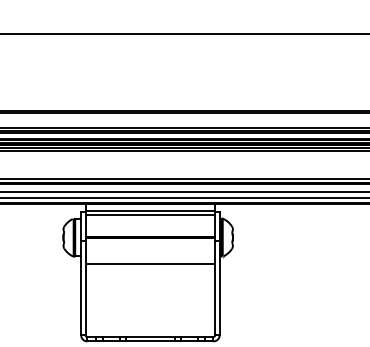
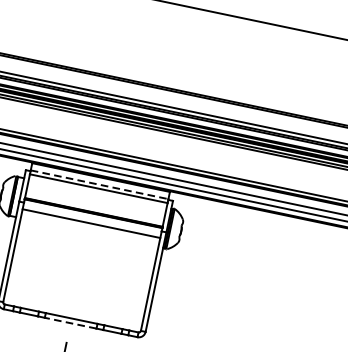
line: (150, 210) -> (99, 184), solid -> dashed
line: (150, 263) -> (91, 223), moved
line: (149, 341) -> (69, 323), solid -> dashed

